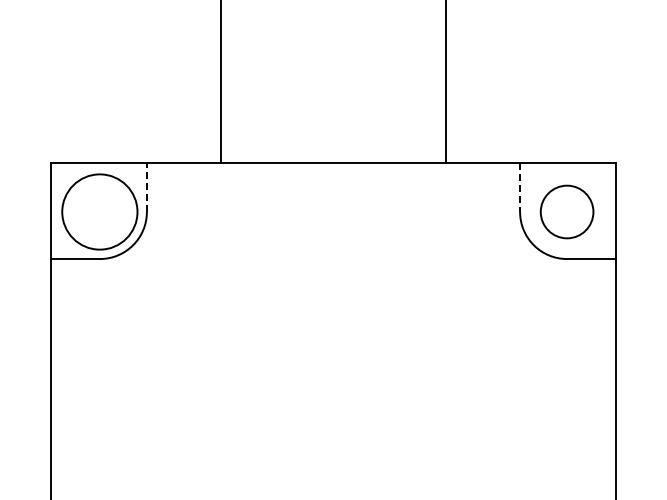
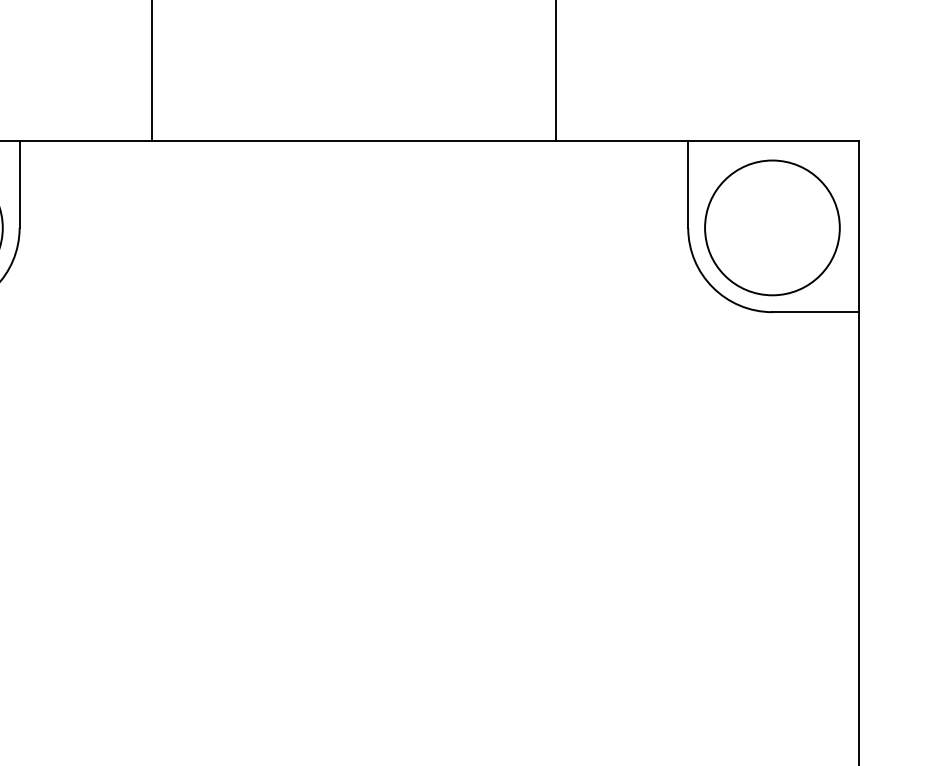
line: (146, 187) -> (18, 184), dashed -> solid
line: (520, 188) -> (688, 185), dashed -> solid
circle: (566, 211) -> (771, 226), size x1.43

